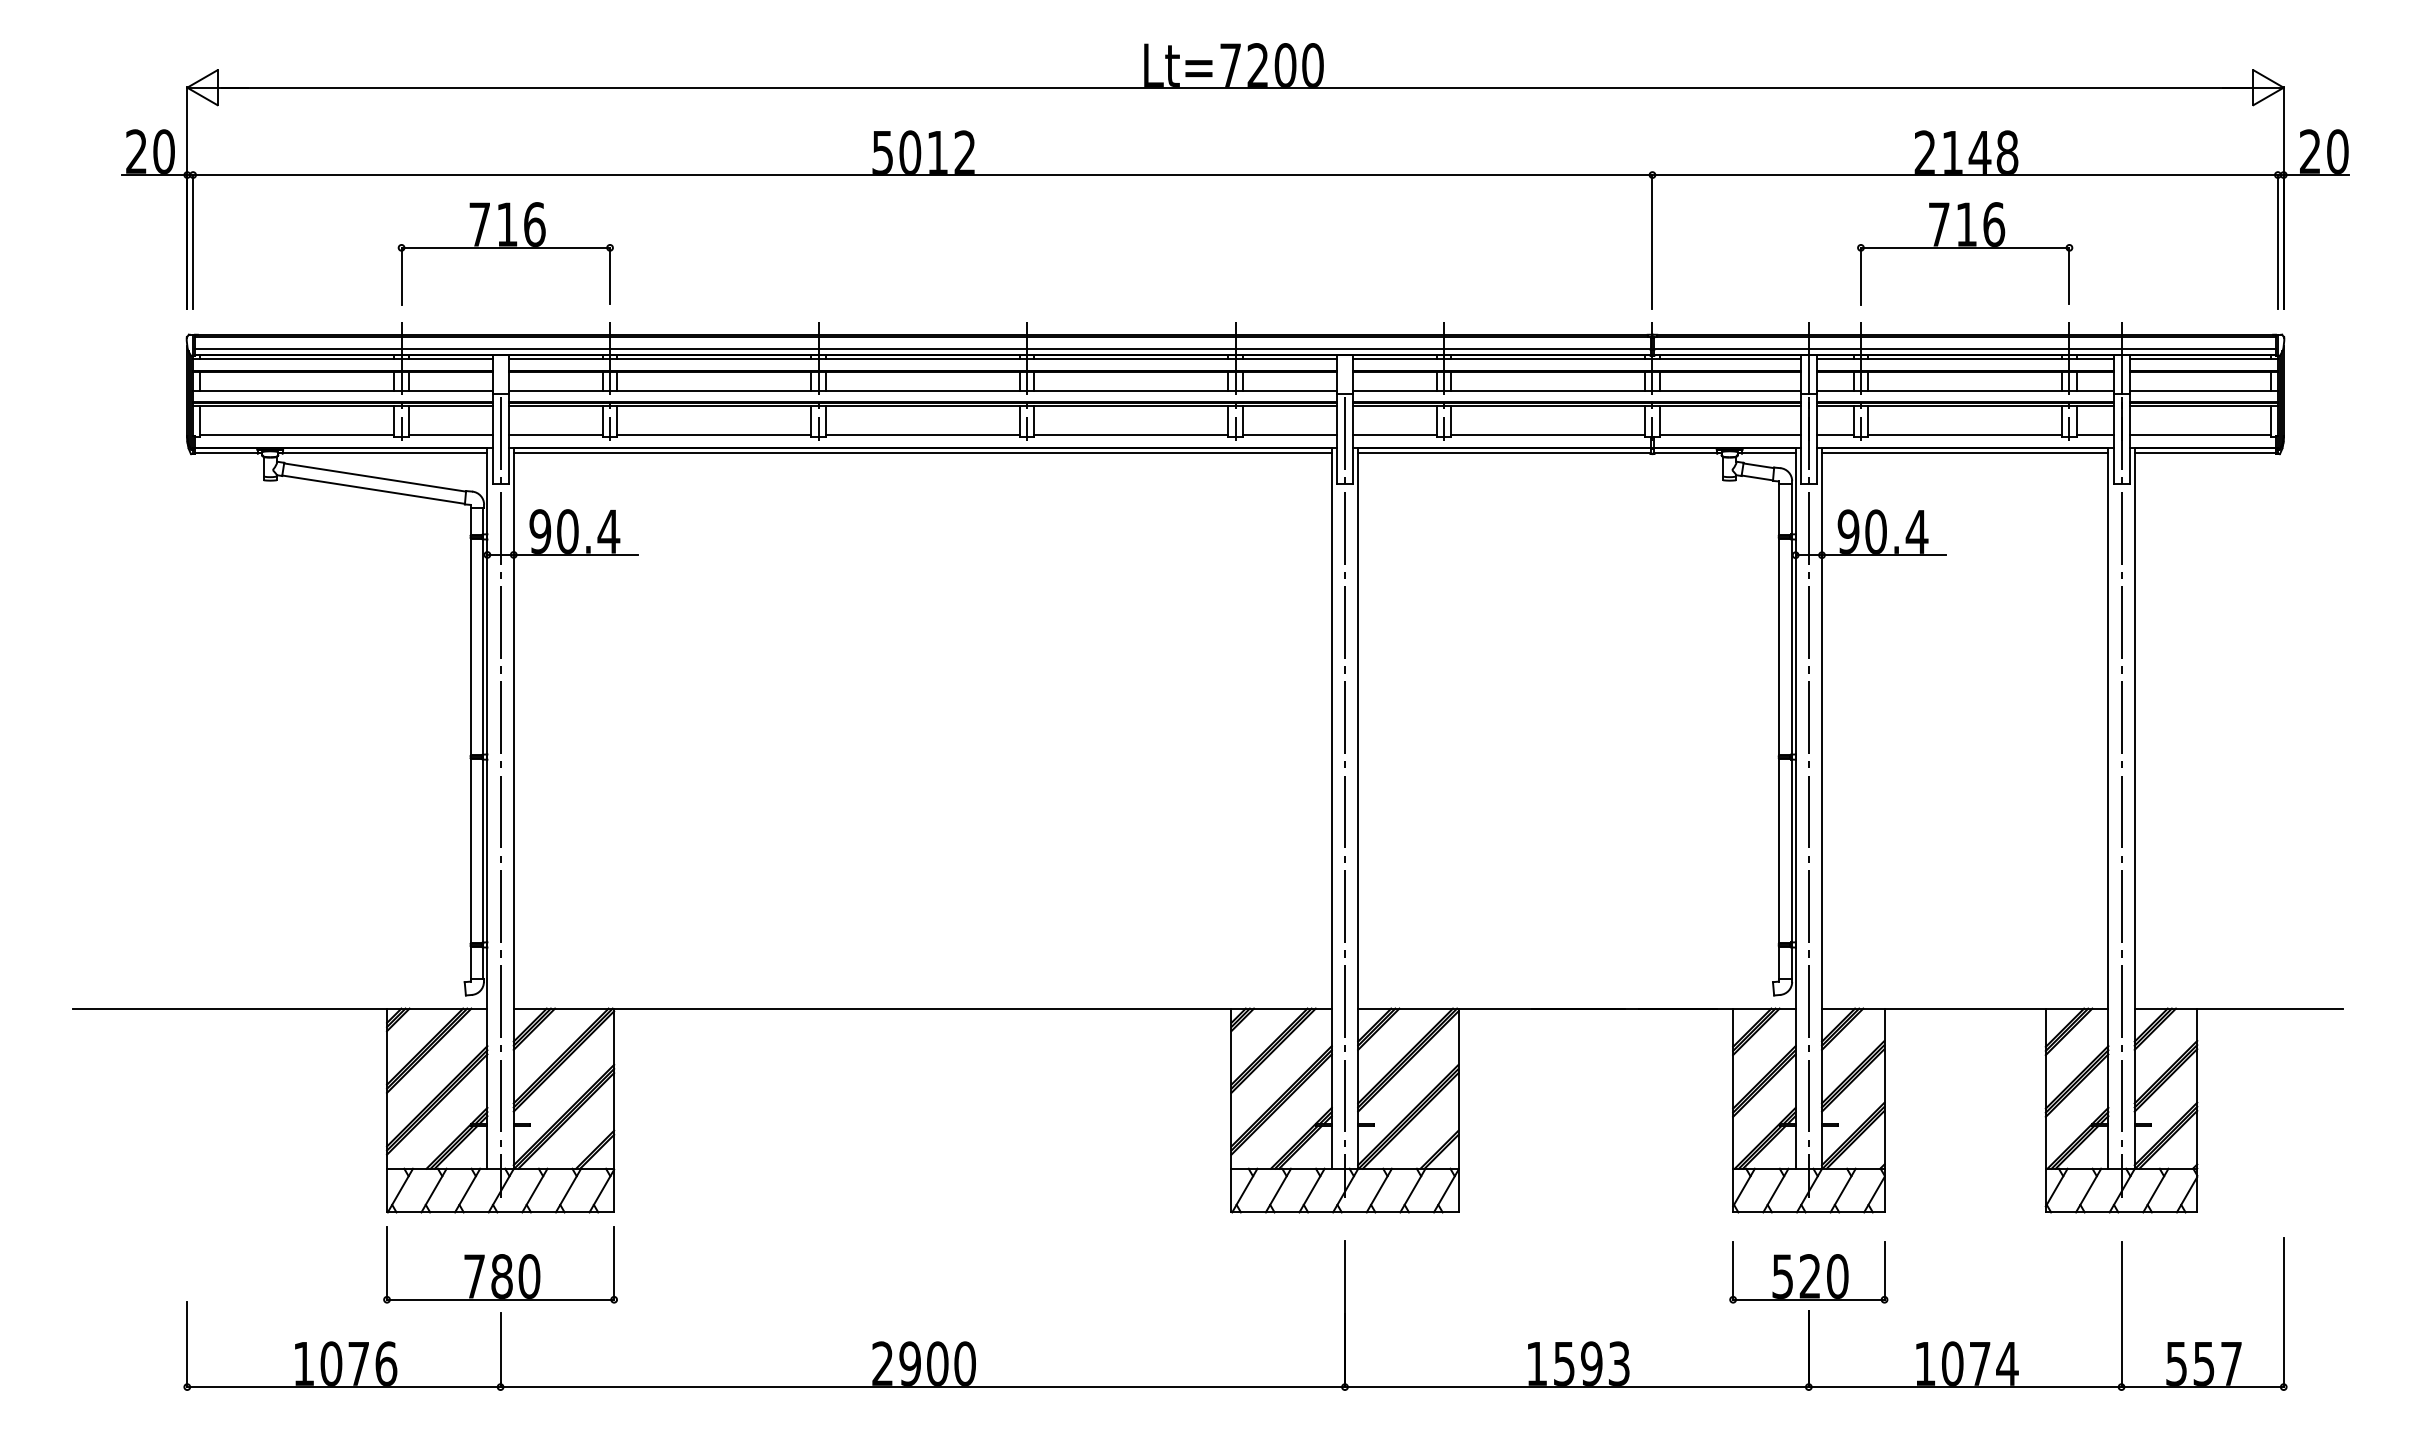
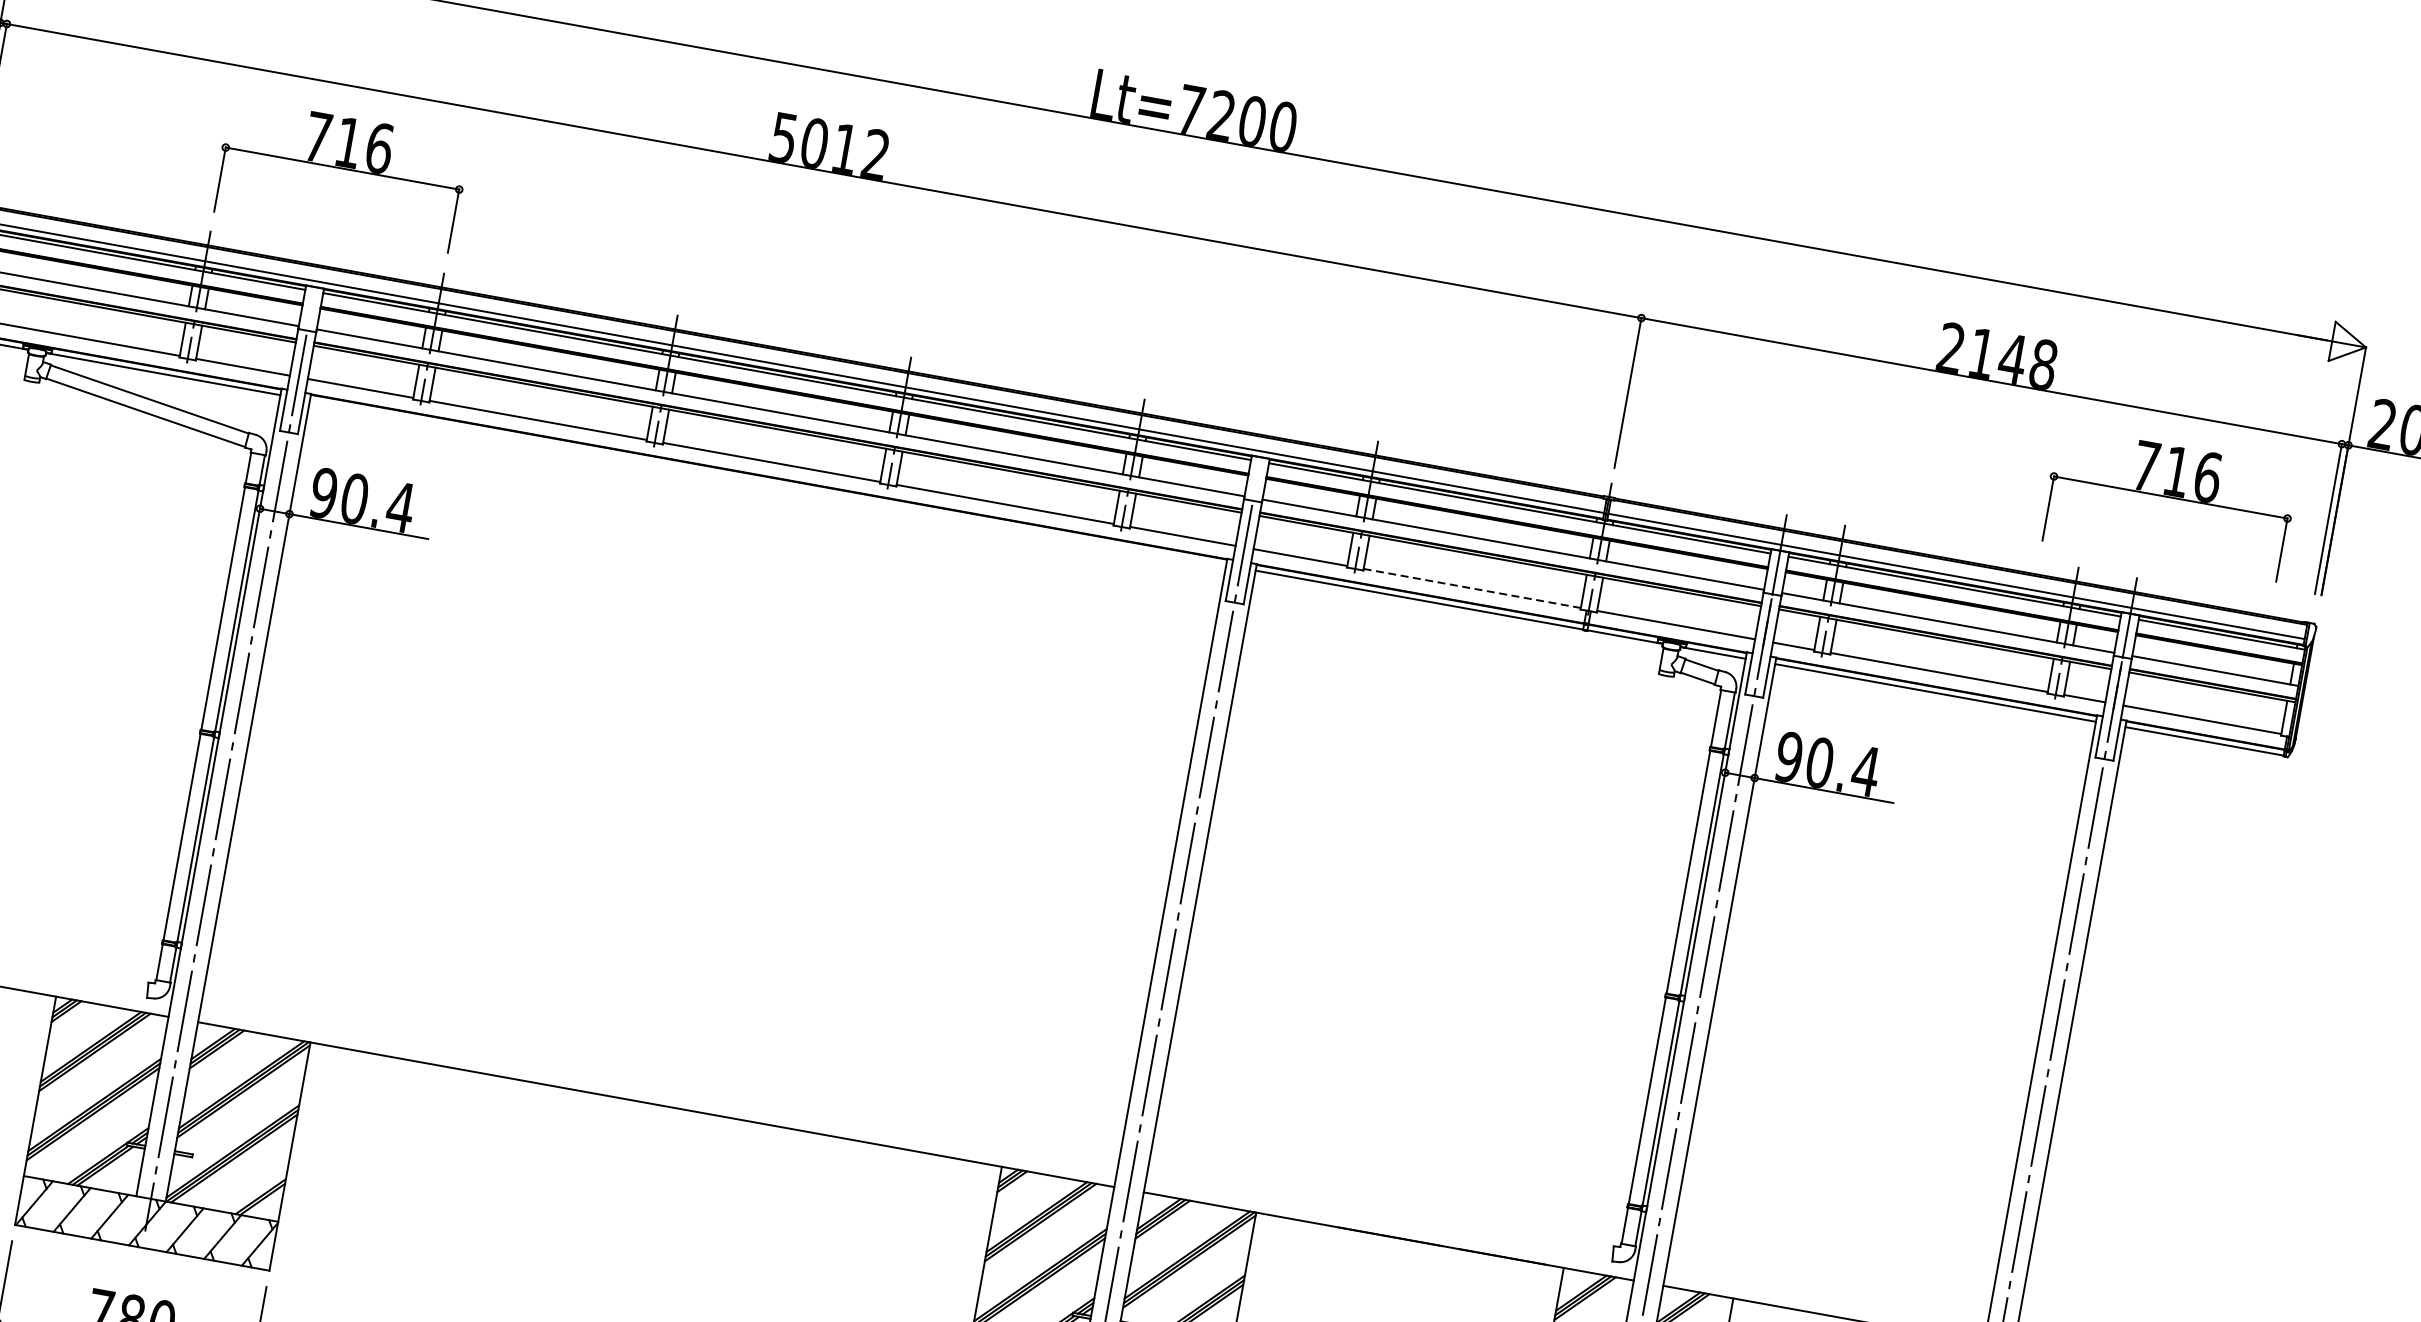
part: (1965, 253) -> (2169, 503), moved
line: (1548, 435) -> (1472, 588), solid -> dashed
line: (922, 453) -> (767, 482), removed

